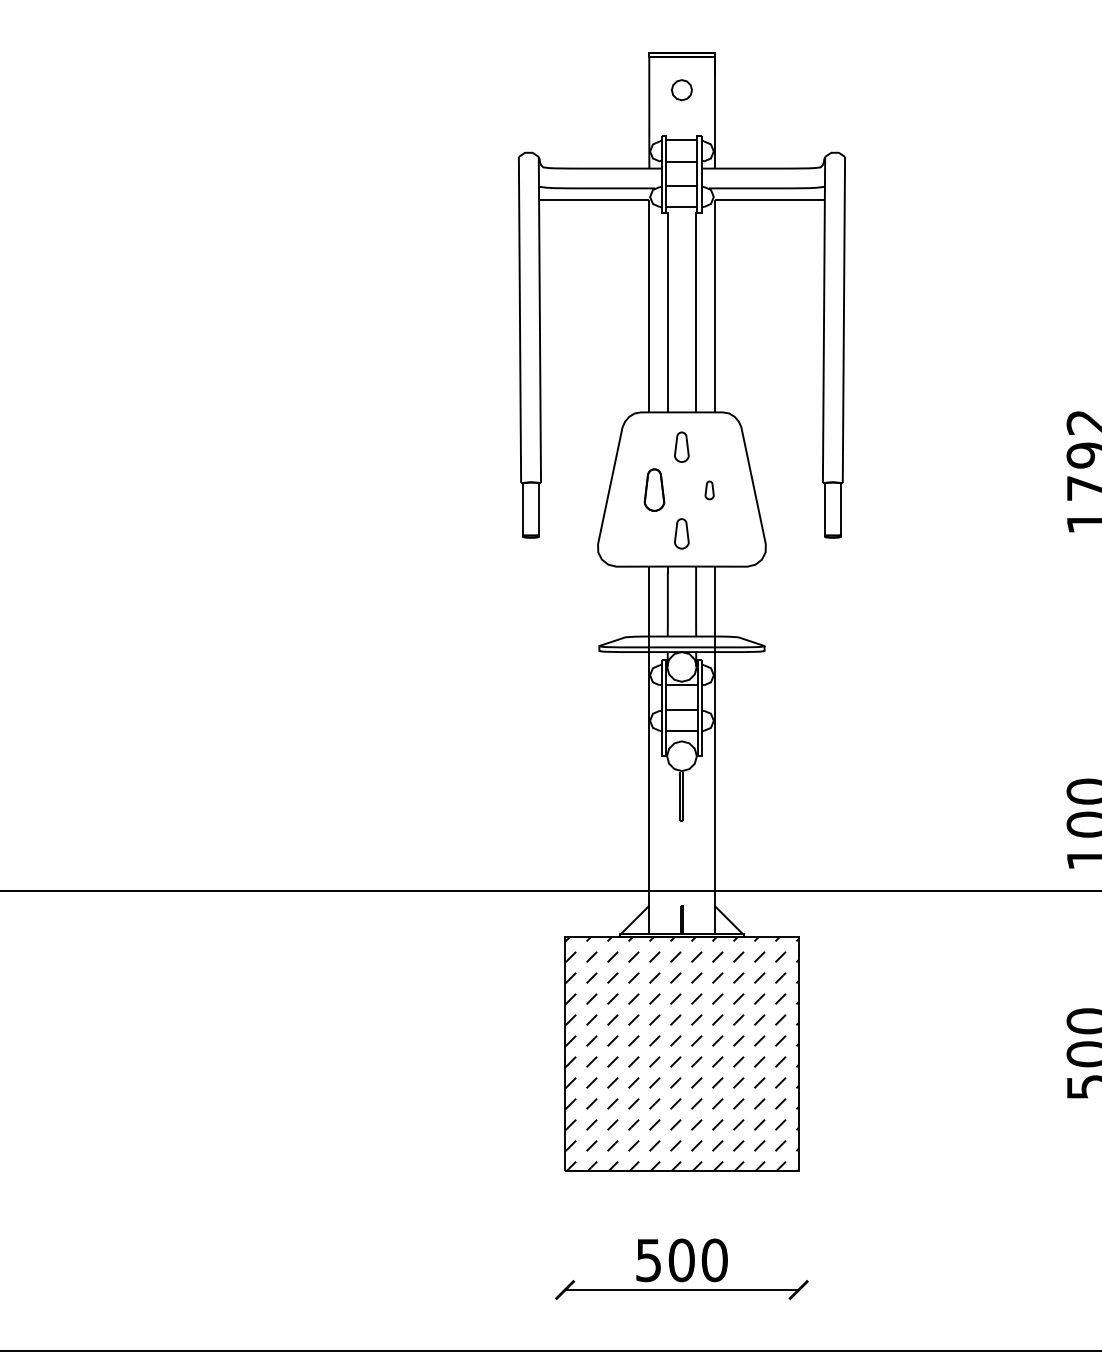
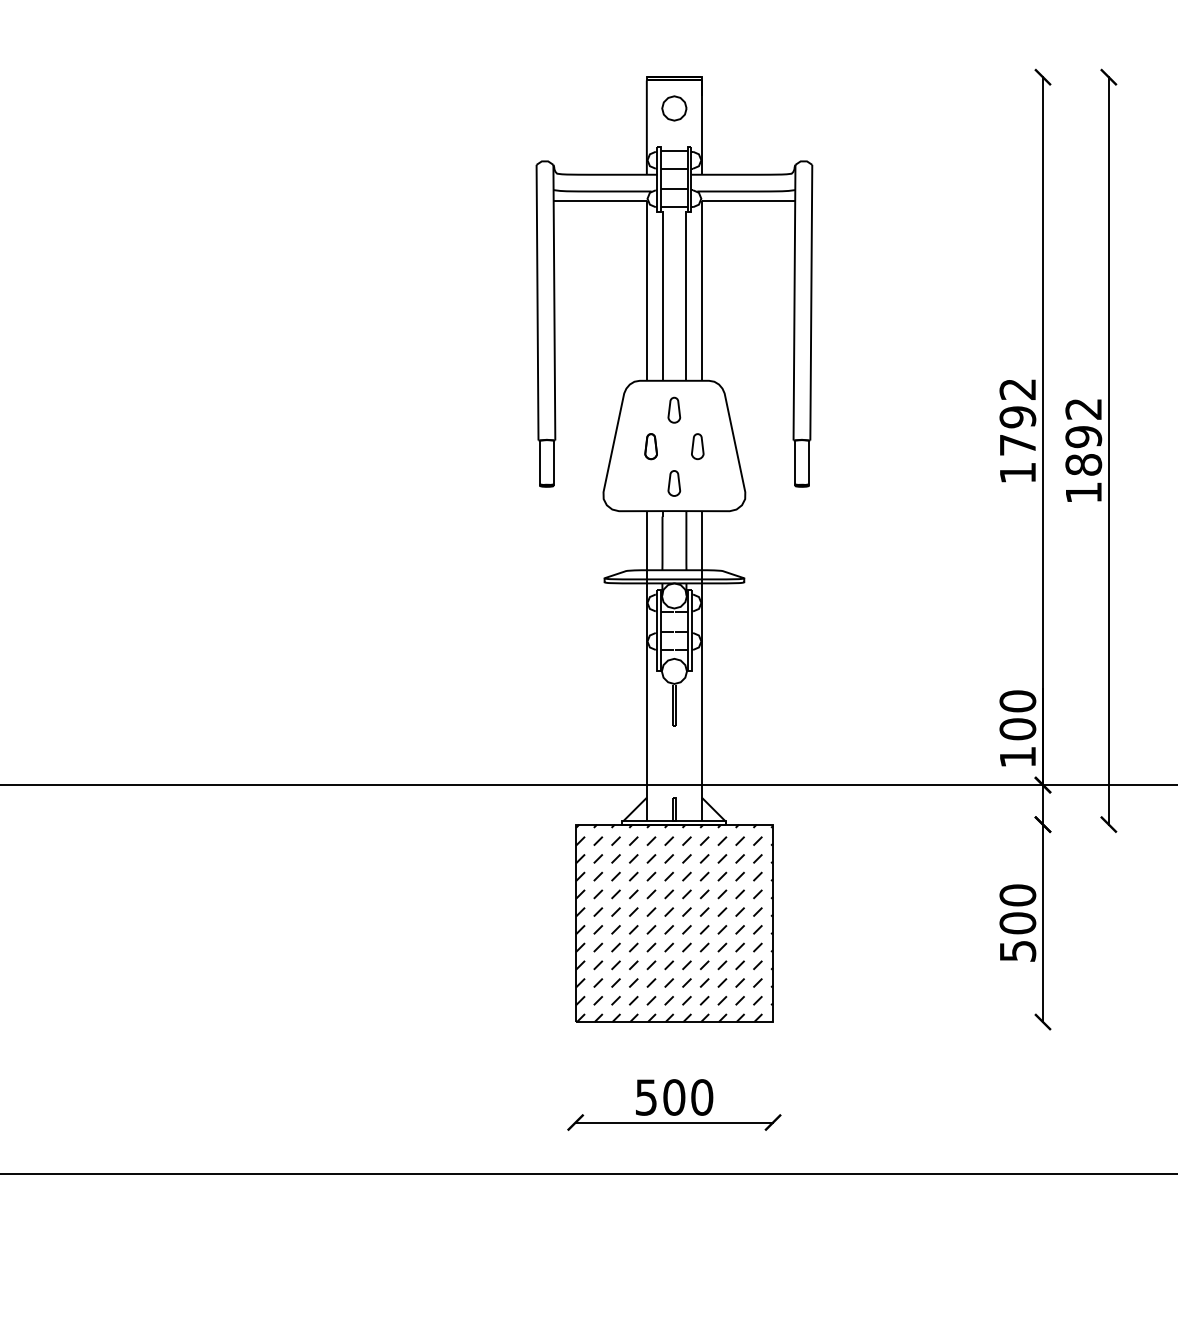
part: (682, 90) -> (674, 108), size x1.43
part: (653, 490) -> (650, 446), size x0.71
part: (709, 490) -> (697, 446), size x1.67

